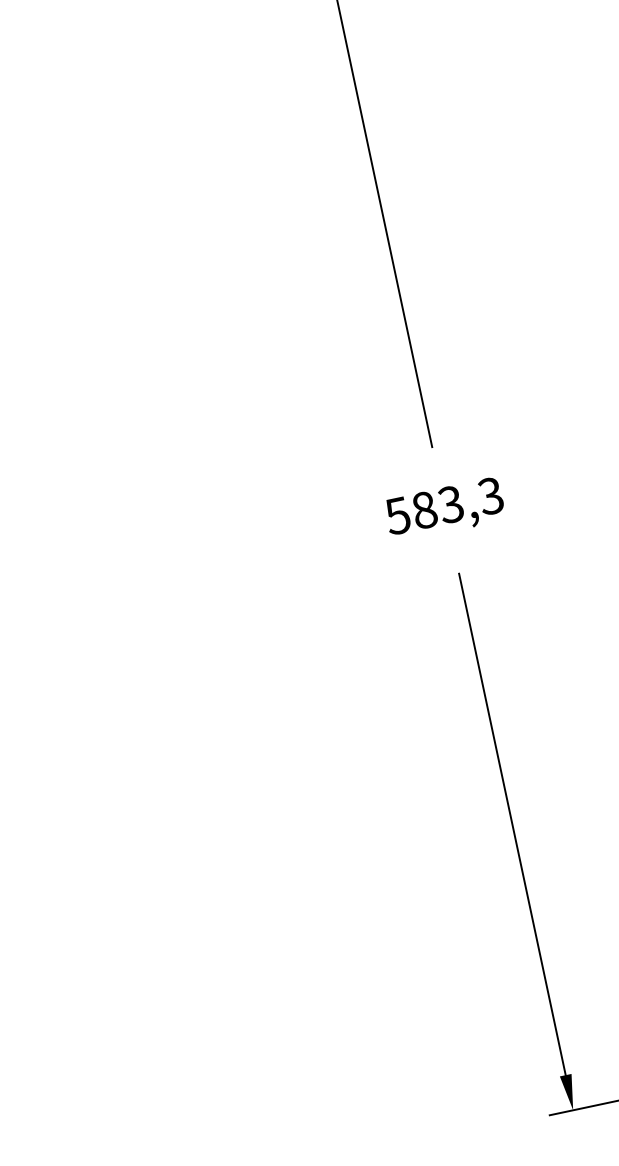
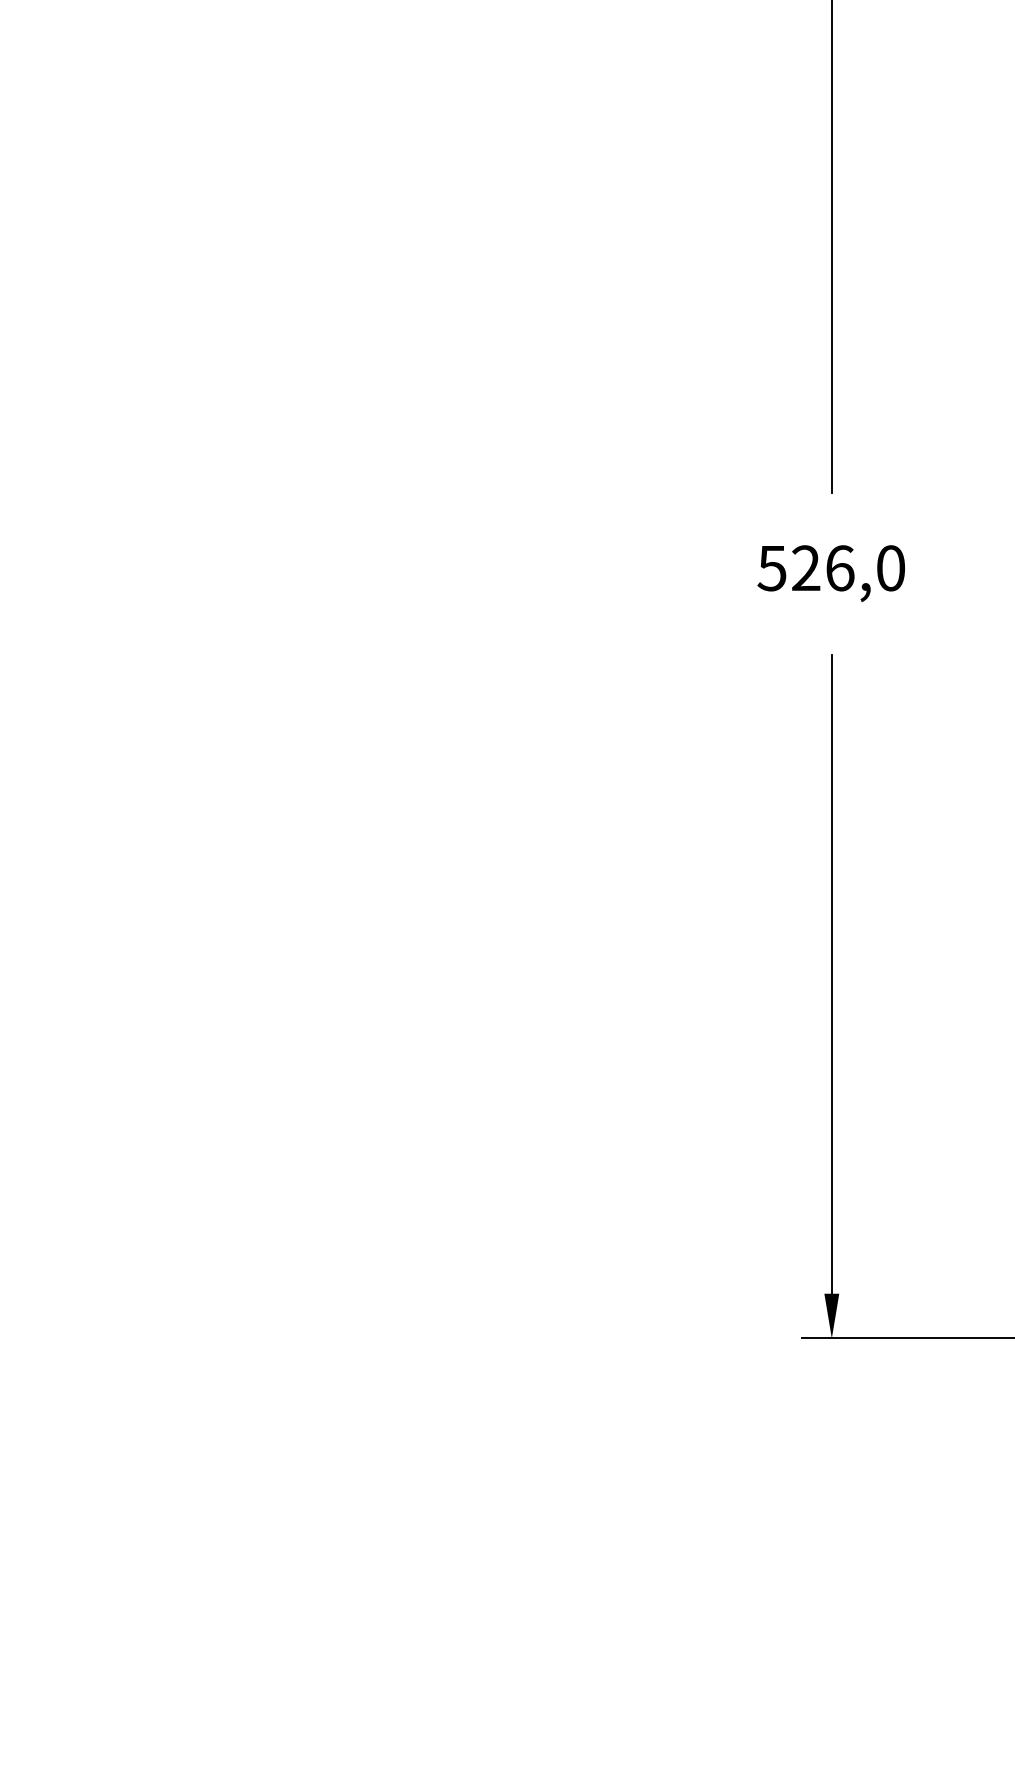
text: (457, 503) -> (848, 568), 583,3 -> 526,0

